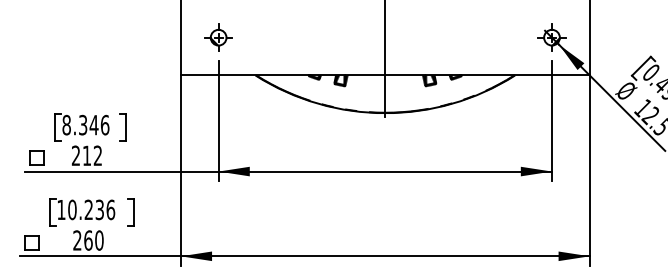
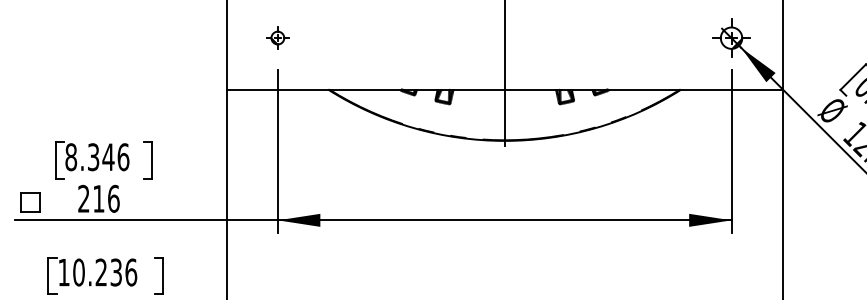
part: (218, 37) -> (277, 37), size x0.6
text: (97, 155) -> (113, 198), 212 -> 216

